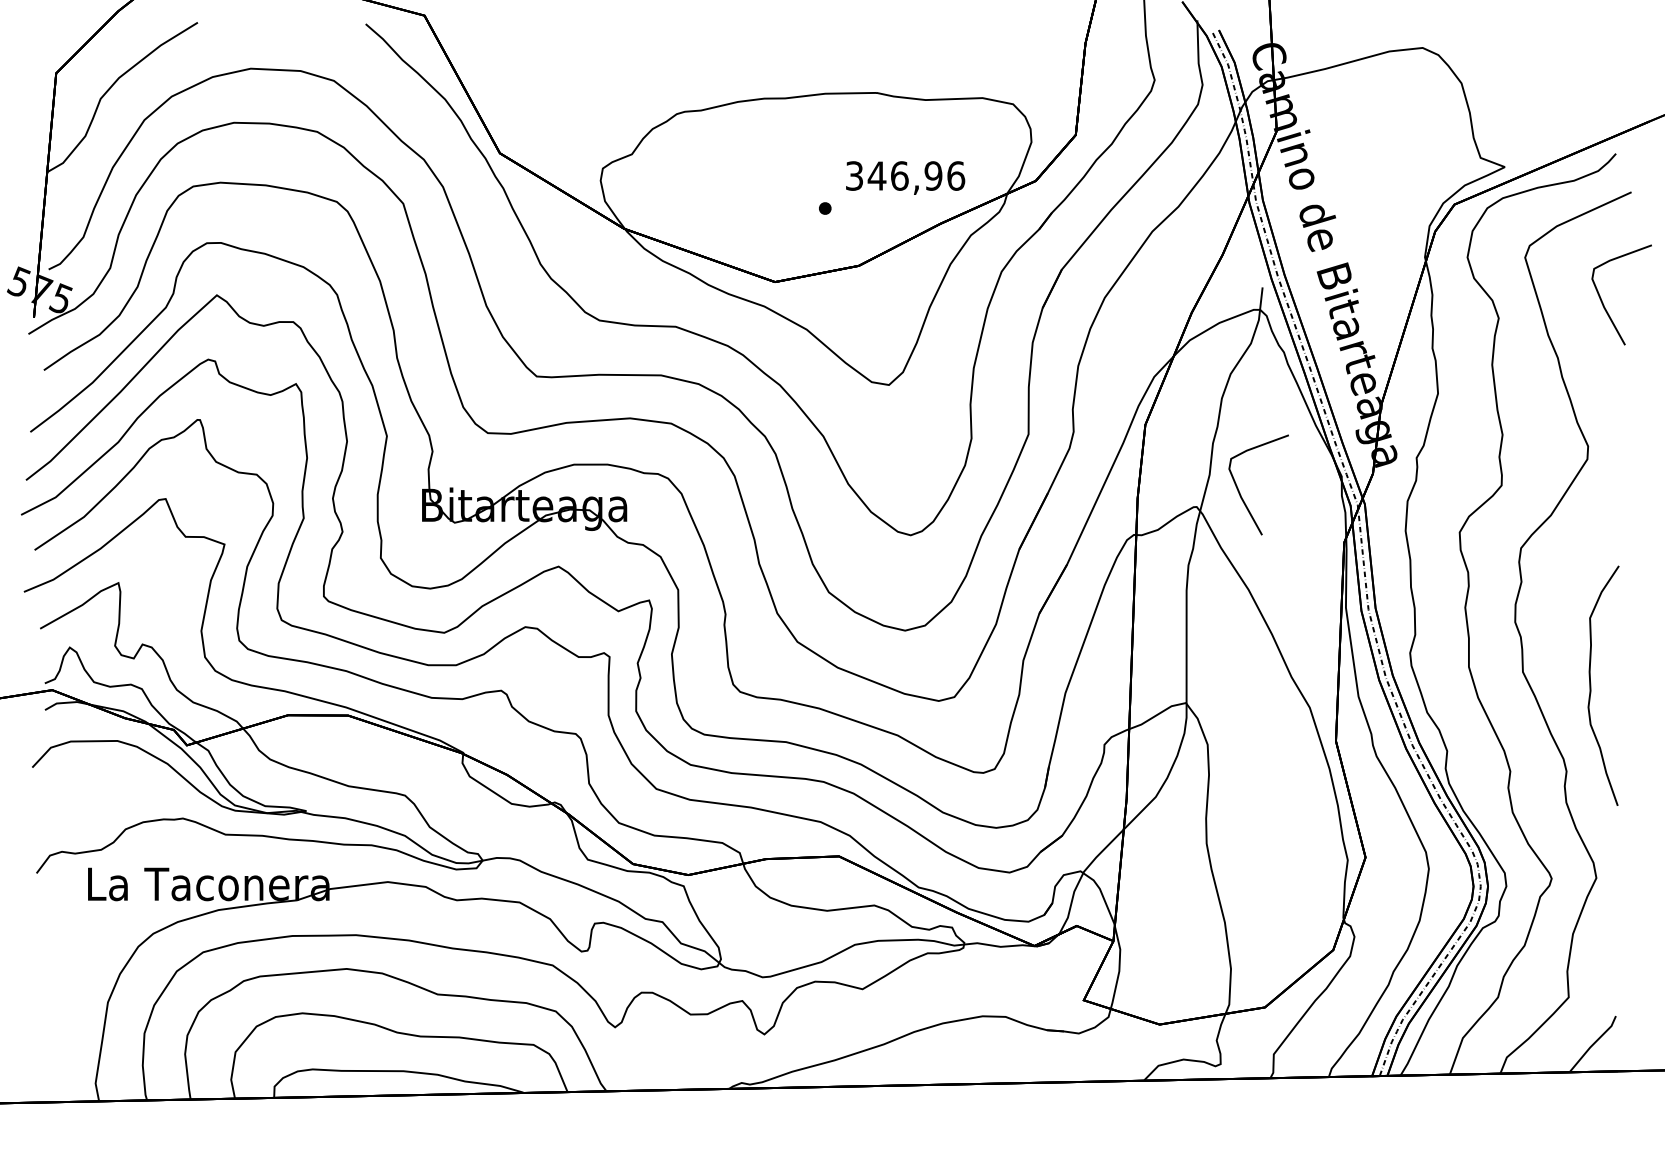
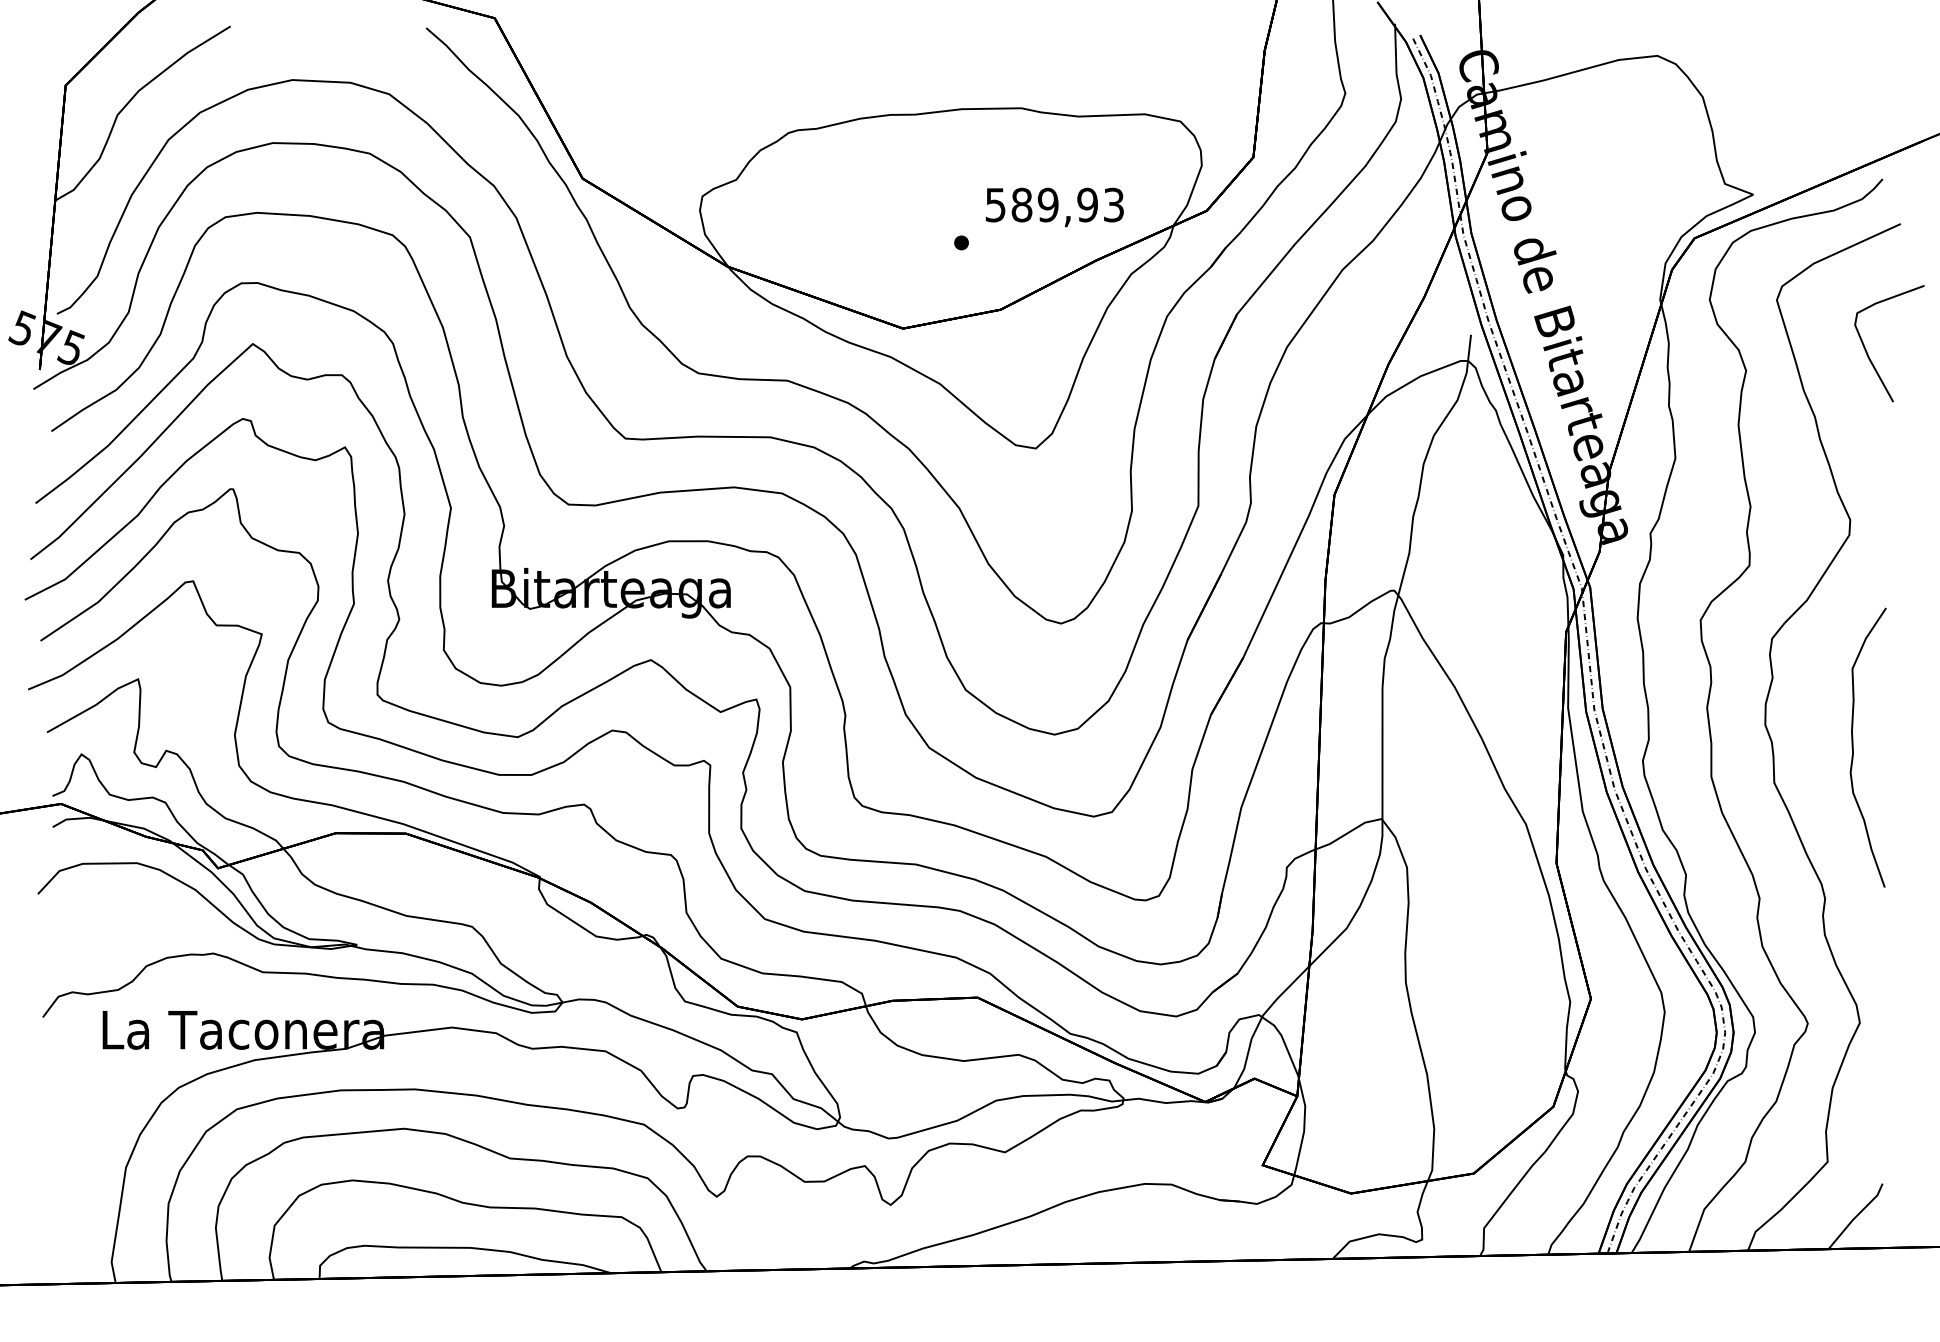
text: (905, 175) -> (1055, 204), 346,96 -> 589,93
curve: (1240, 492) -> (1445, 573), removed
curve: (1591, 685) -> (1854, 747), moved

